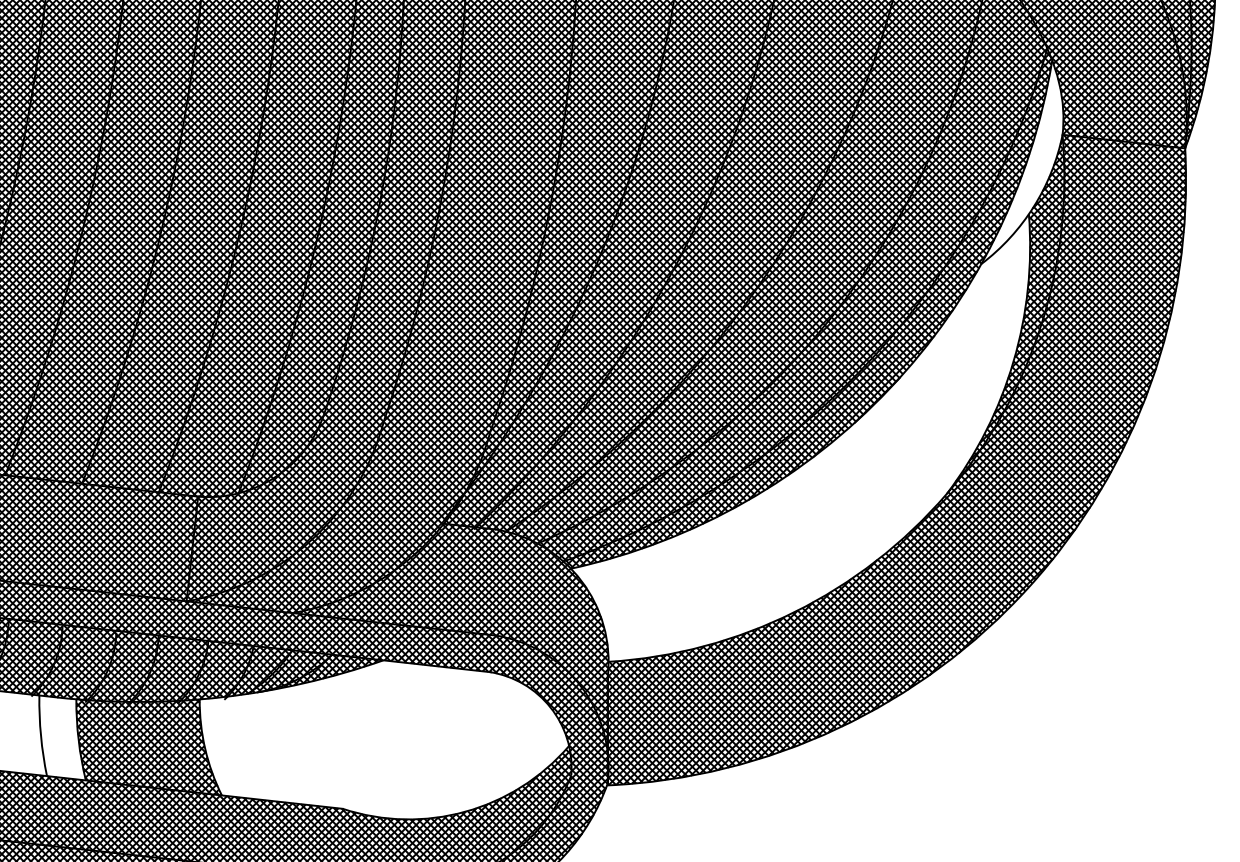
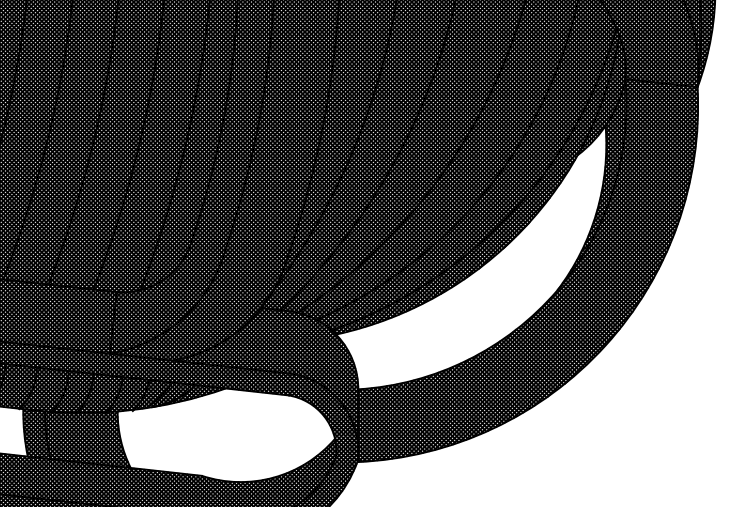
hatch: (1023, 162) -> (602, 95), added
hatch: (61, 736) -> (36, 433), added

